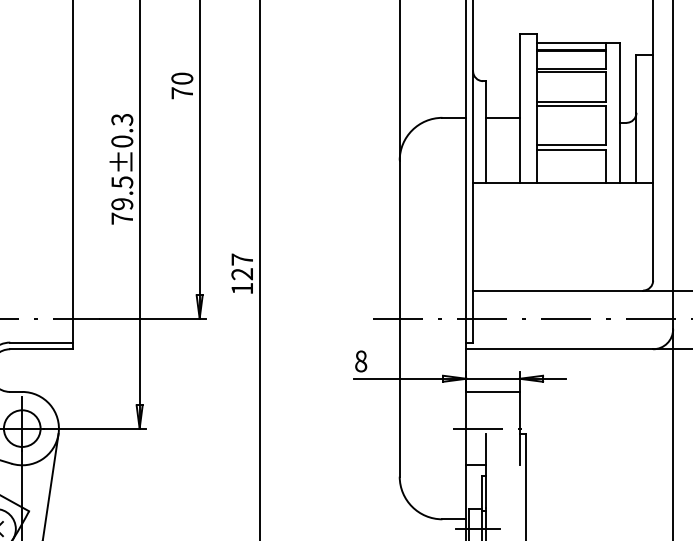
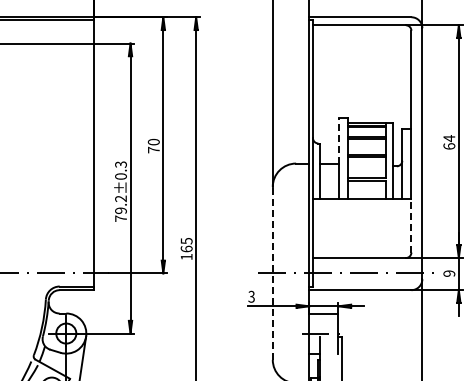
line: (519, 75) -> (338, 140), solid -> dashed
text: (121, 181) -> (120, 198), 79.5±0.3 -> 79.2±0.3
line: (653, 231) -> (411, 225), solid -> dashed
text: (241, 265) -> (186, 244), 127 -> 165
line: (399, 316) -> (272, 272), solid -> dashed
text: (360, 360) -> (251, 296), 8 -> 3

